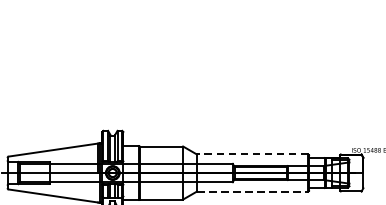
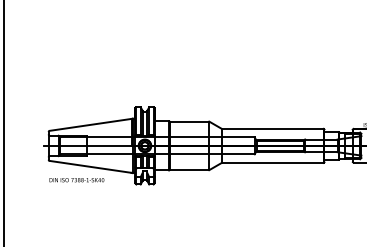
line: (252, 154) -> (272, 128), dashed -> solid
line: (252, 191) -> (272, 162), dashed -> solid

